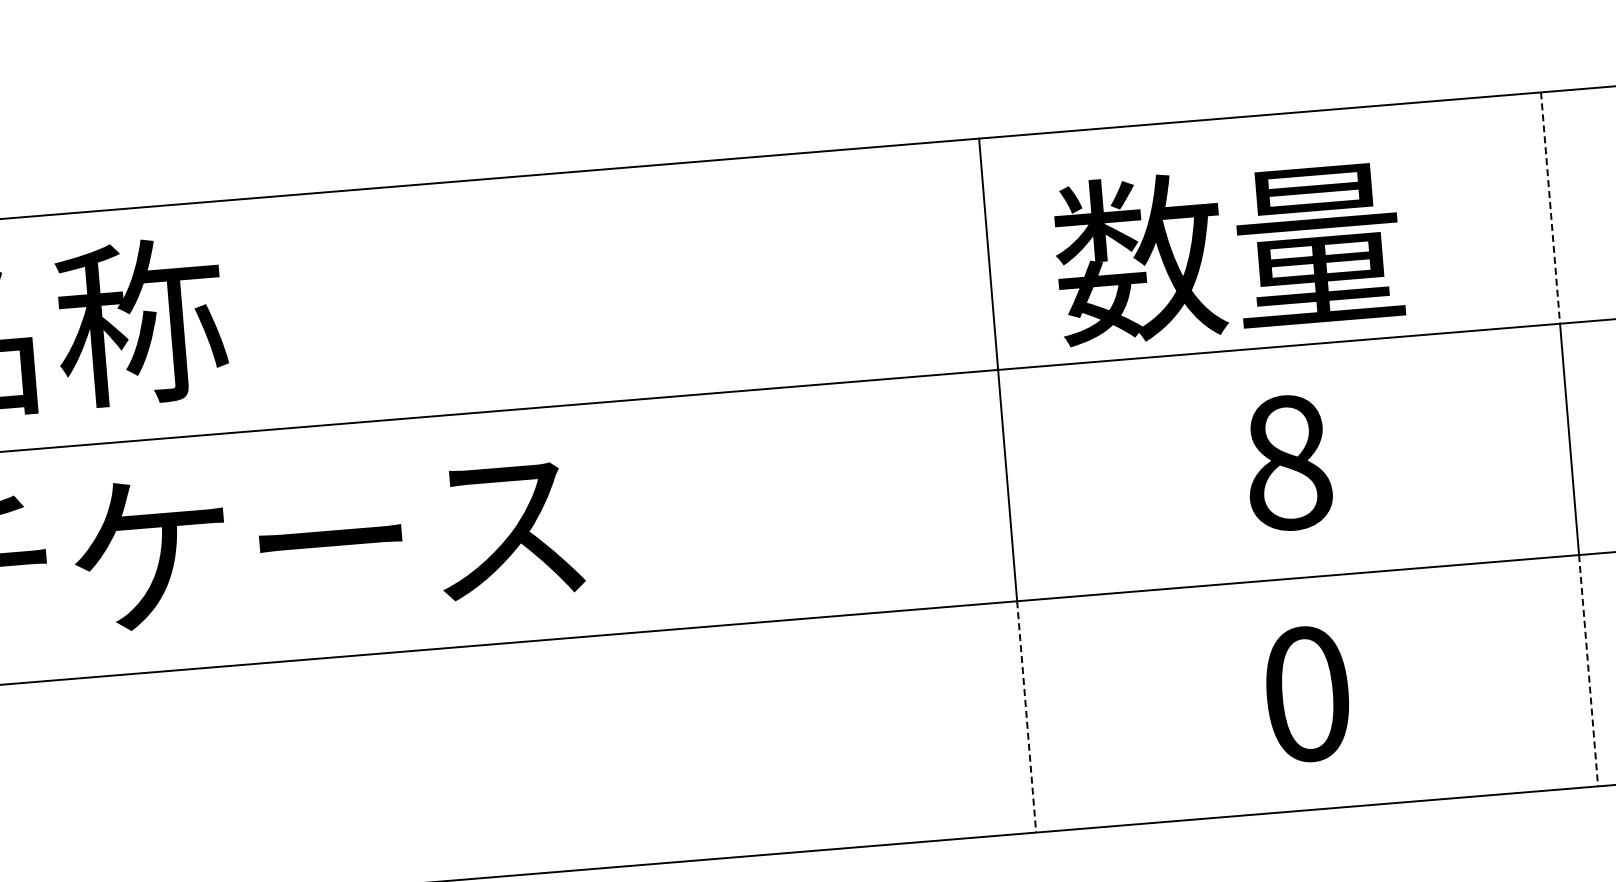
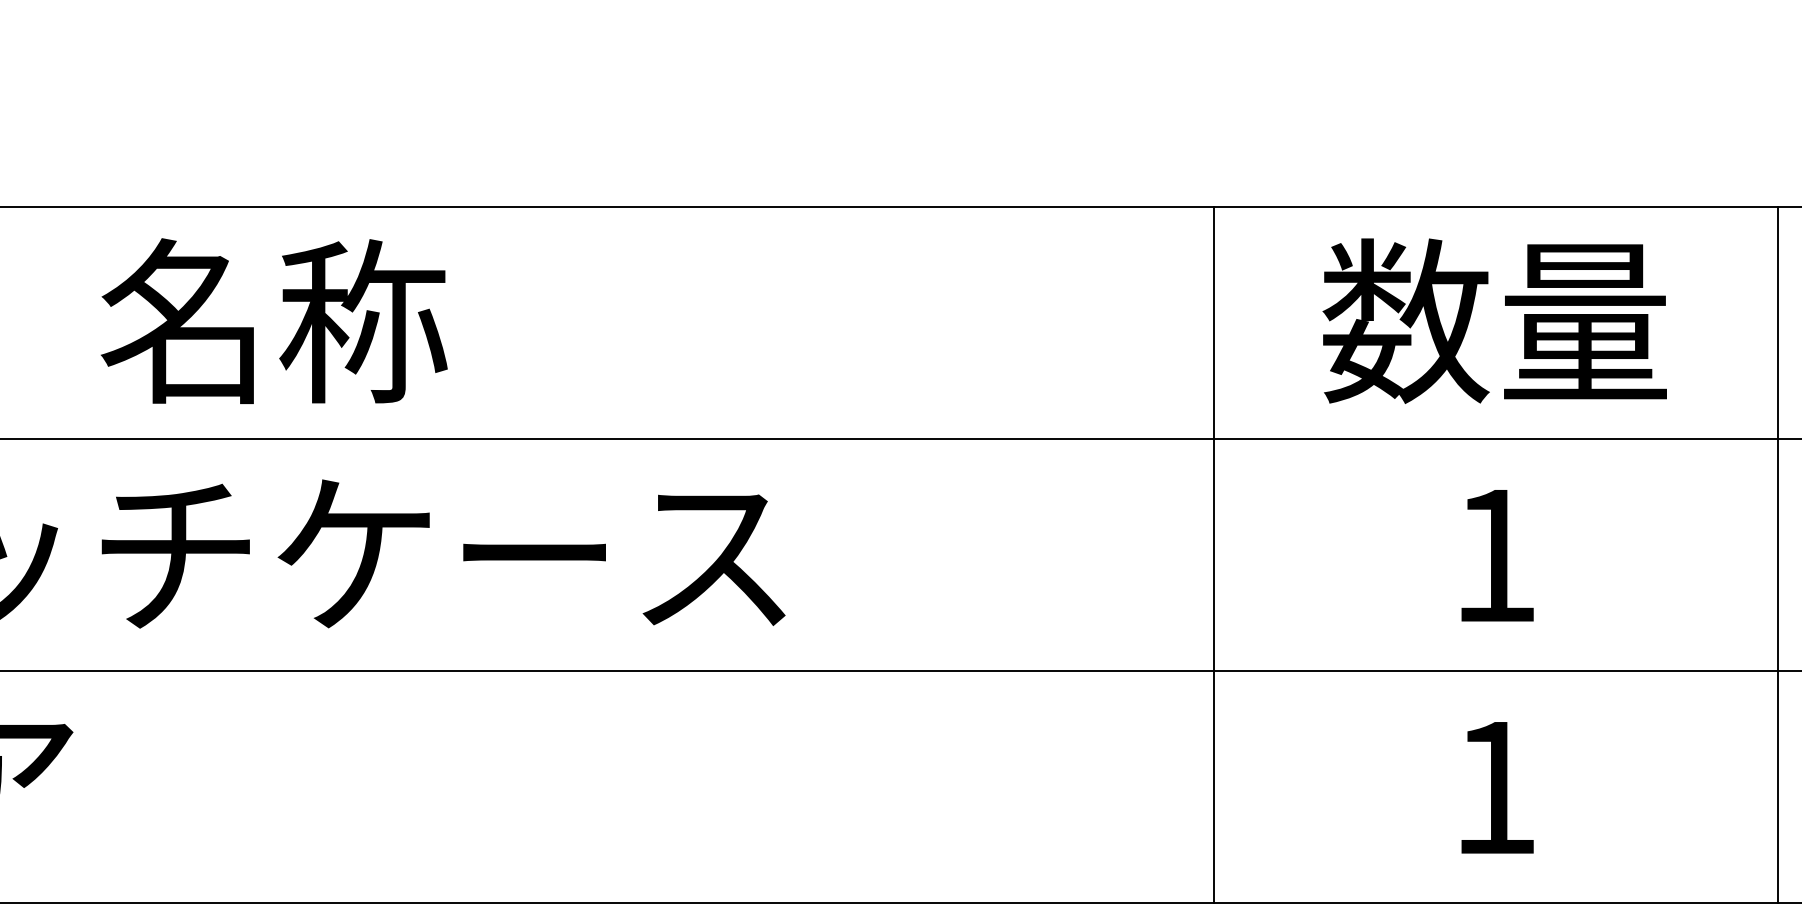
line: (1550, 208) -> (1777, 323), dashed -> solid
text: (1227, 251) -> (1494, 320), moved
text: (1288, 462) -> (1495, 555), 8 -> 1
line: (1588, 670) -> (1777, 787), dashed -> solid
text: (1307, 693) -> (1495, 787), 0 -> 1
line: (1026, 717) -> (1213, 787), dashed -> solid

